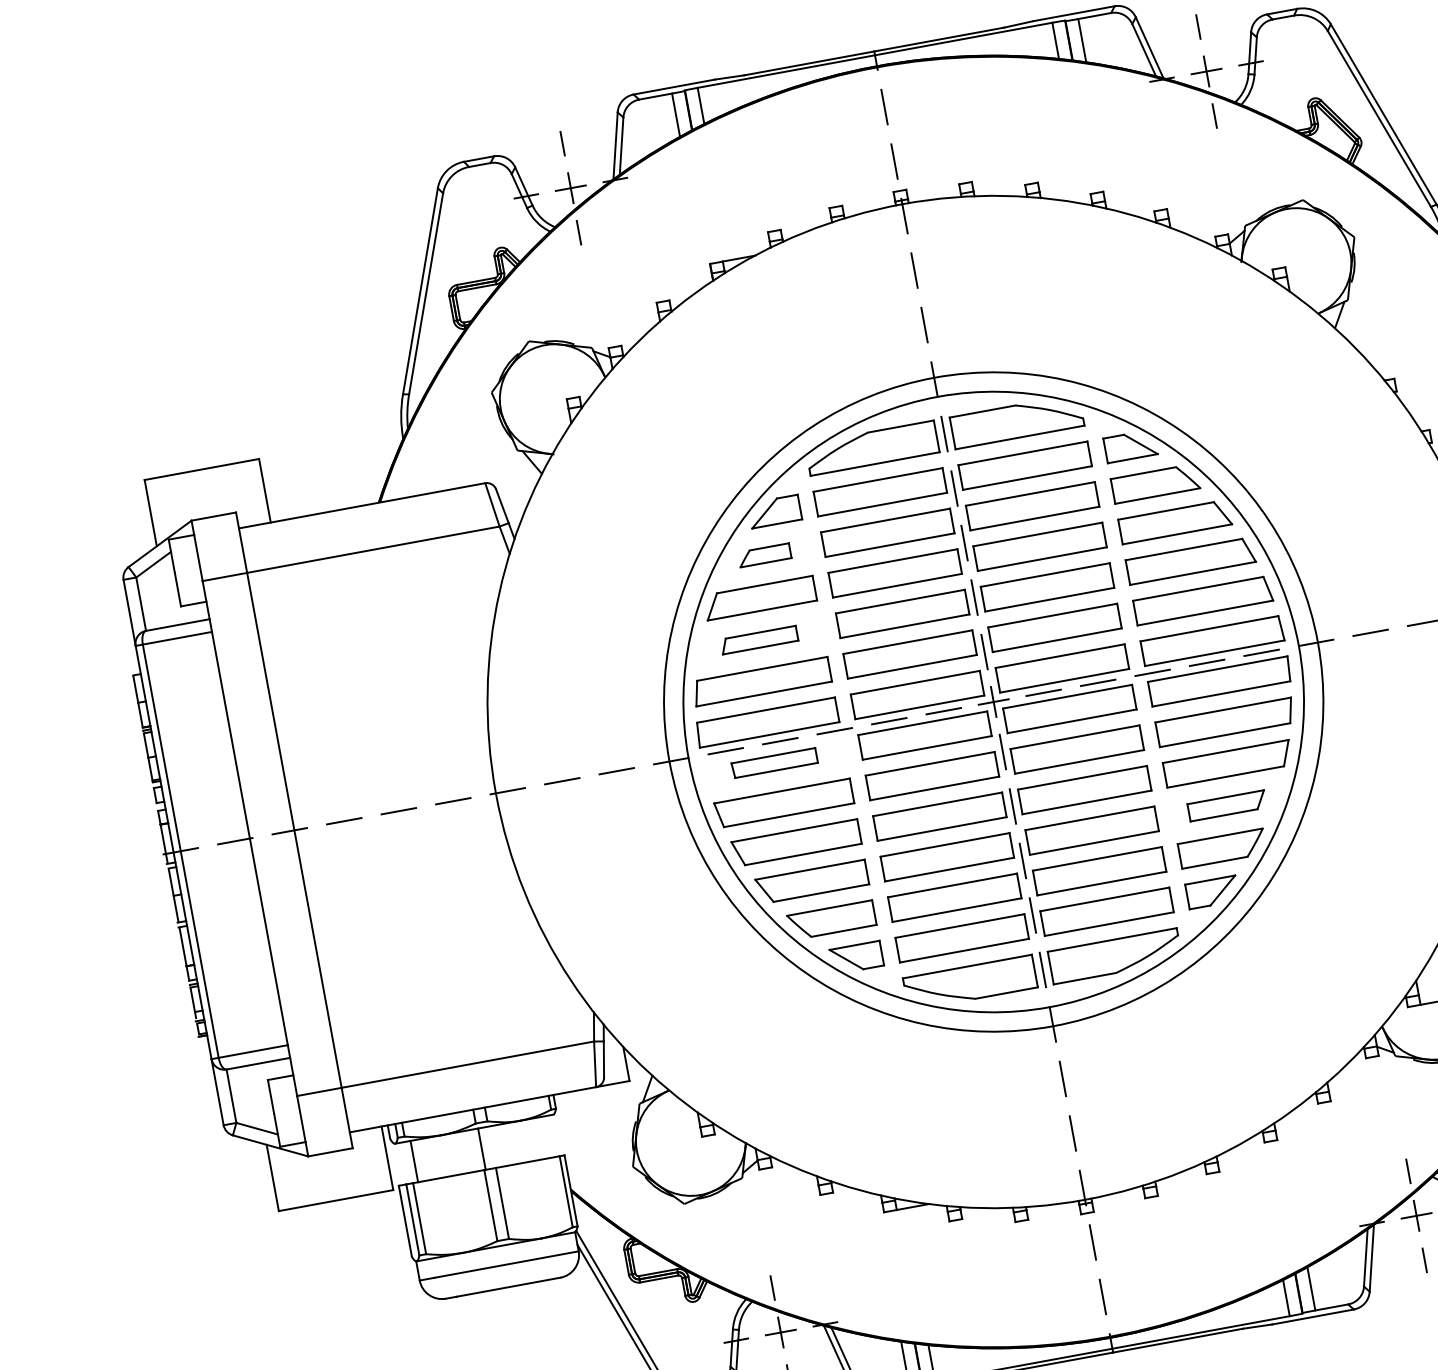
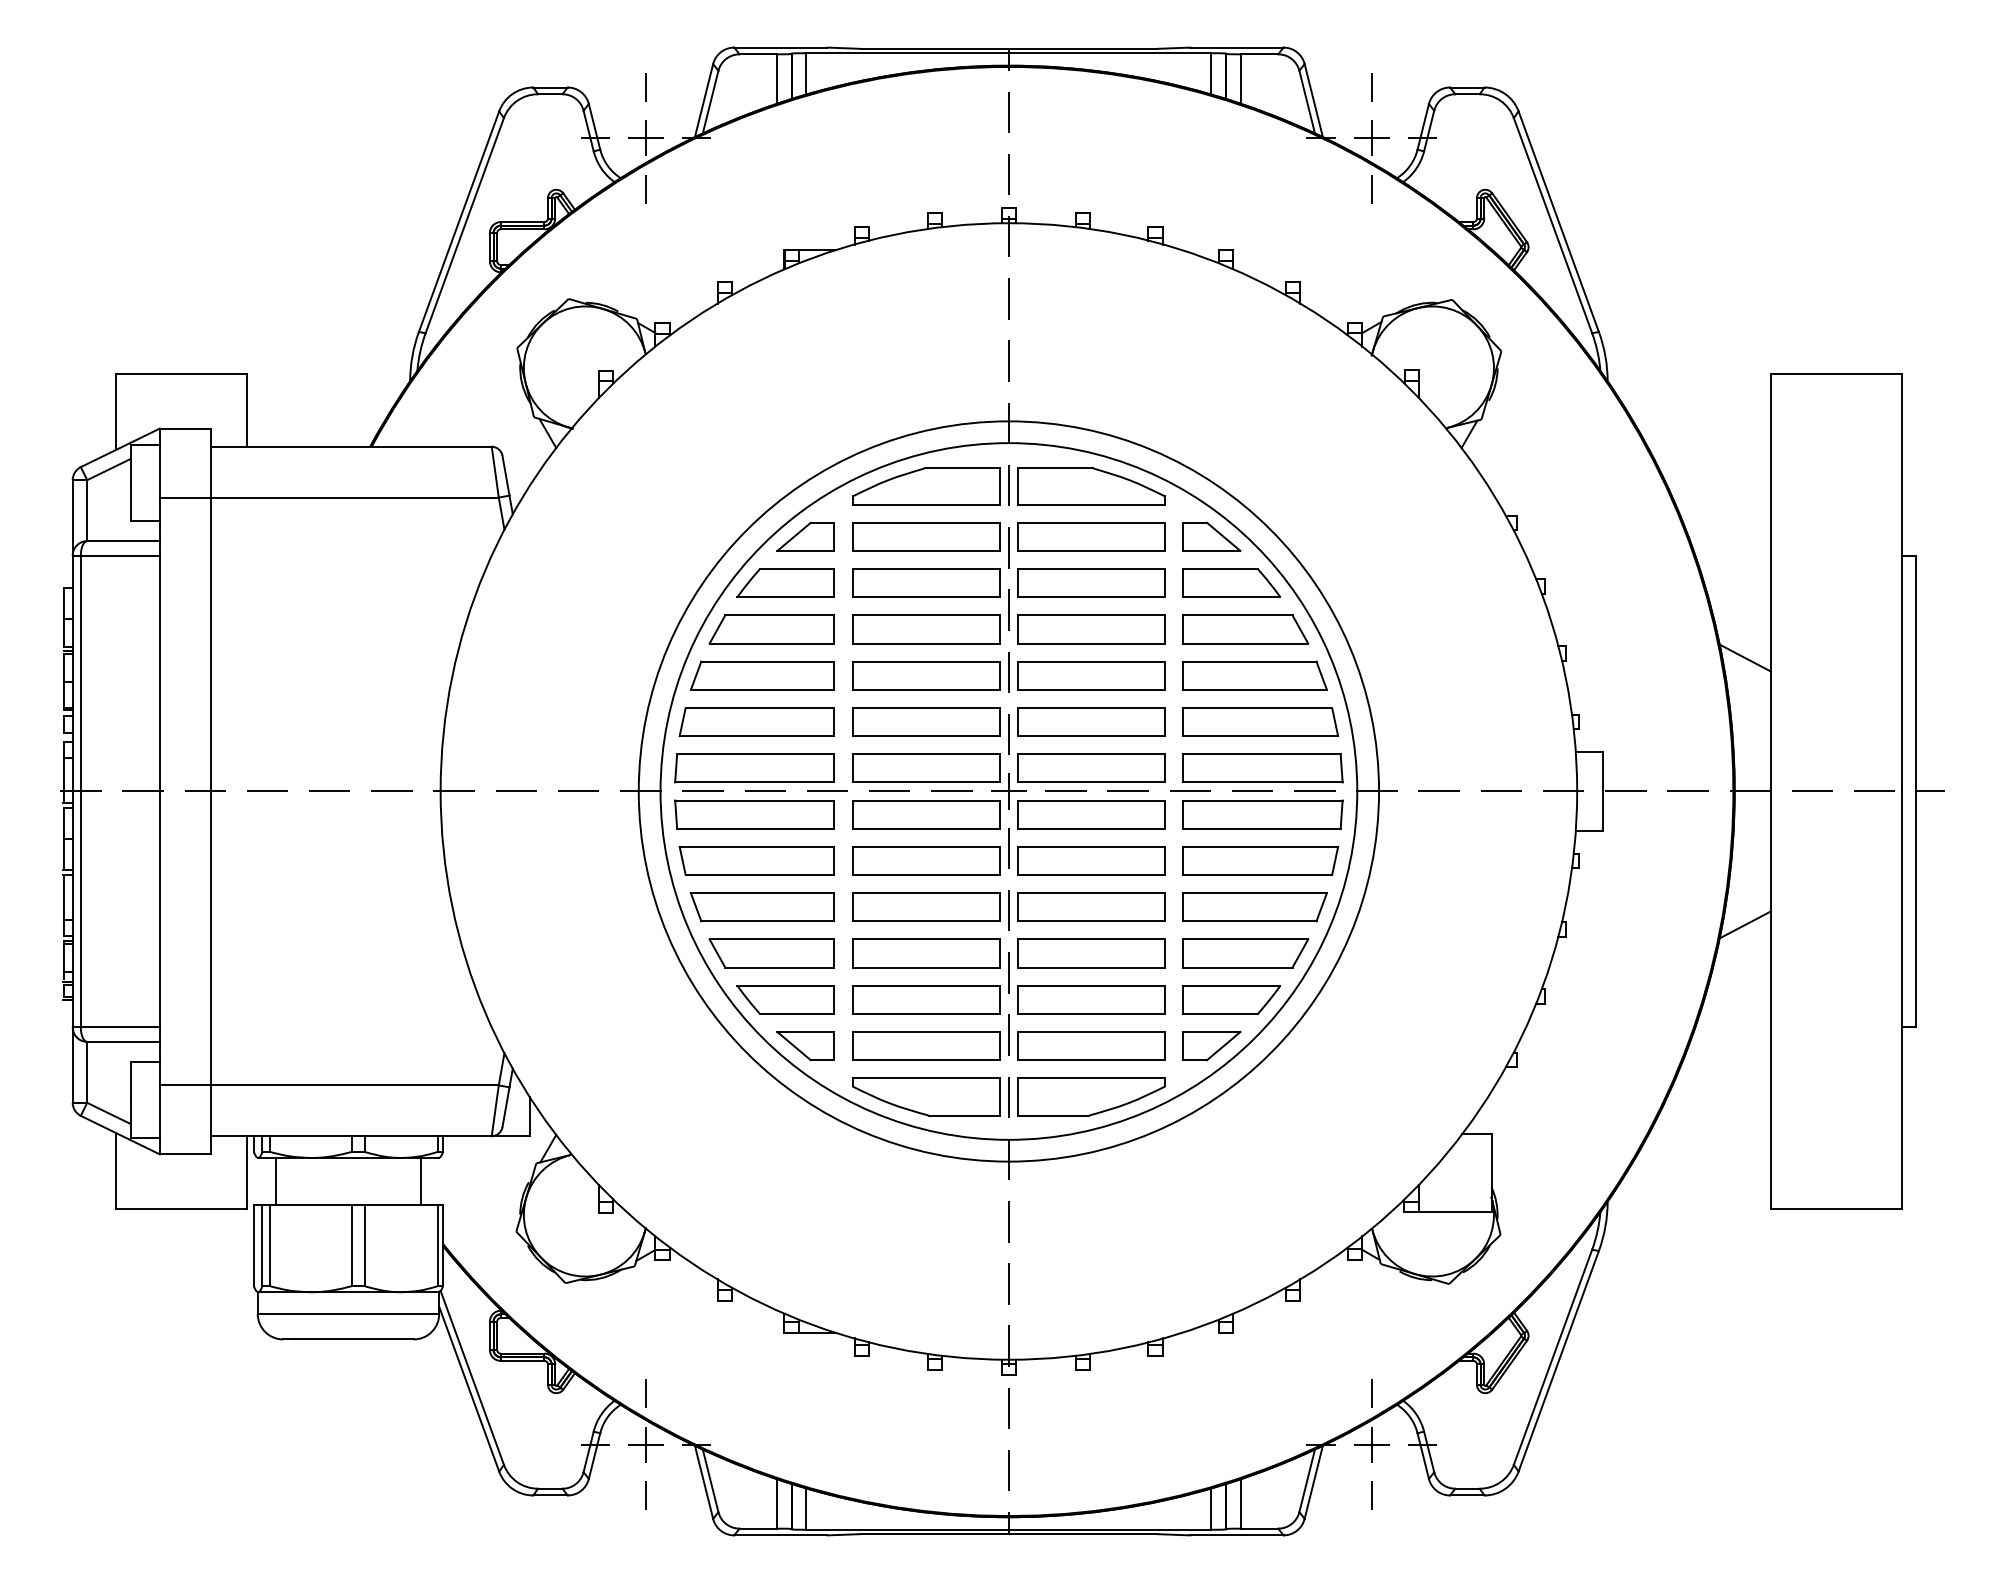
part: (764, 554) -> (785, 582), size x1.67
part: (759, 640) -> (762, 675), size x1.67
part: (774, 763) -> (754, 814), size x1.67
part: (1227, 805) -> (1245, 953), size x1.43
line: (482, 1149) -> (421, 1181), moved

